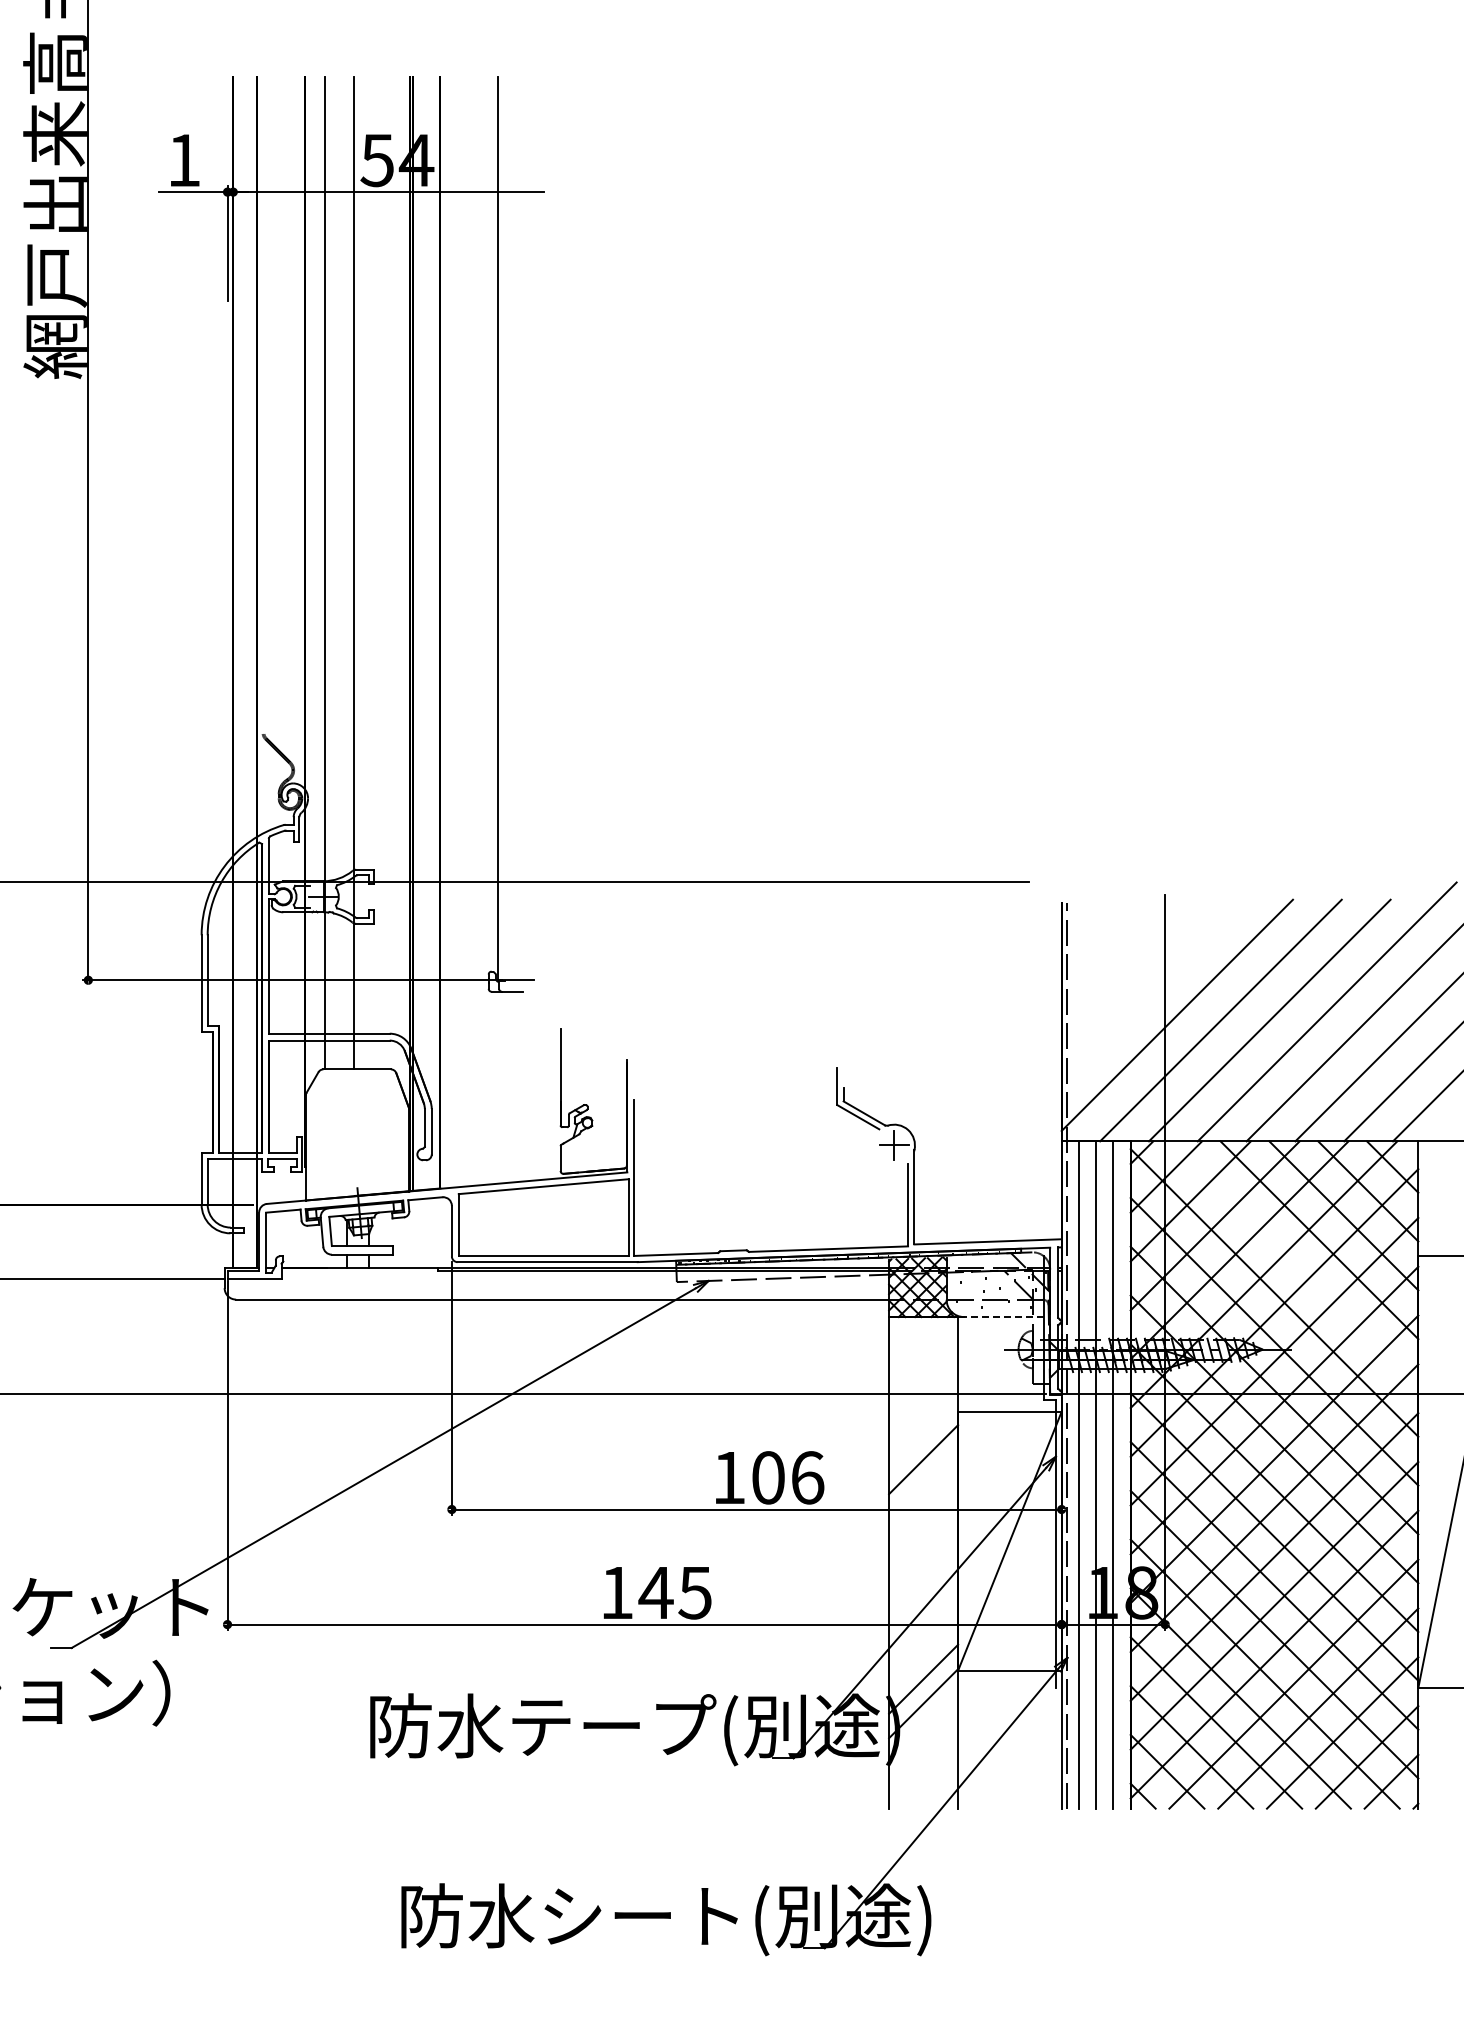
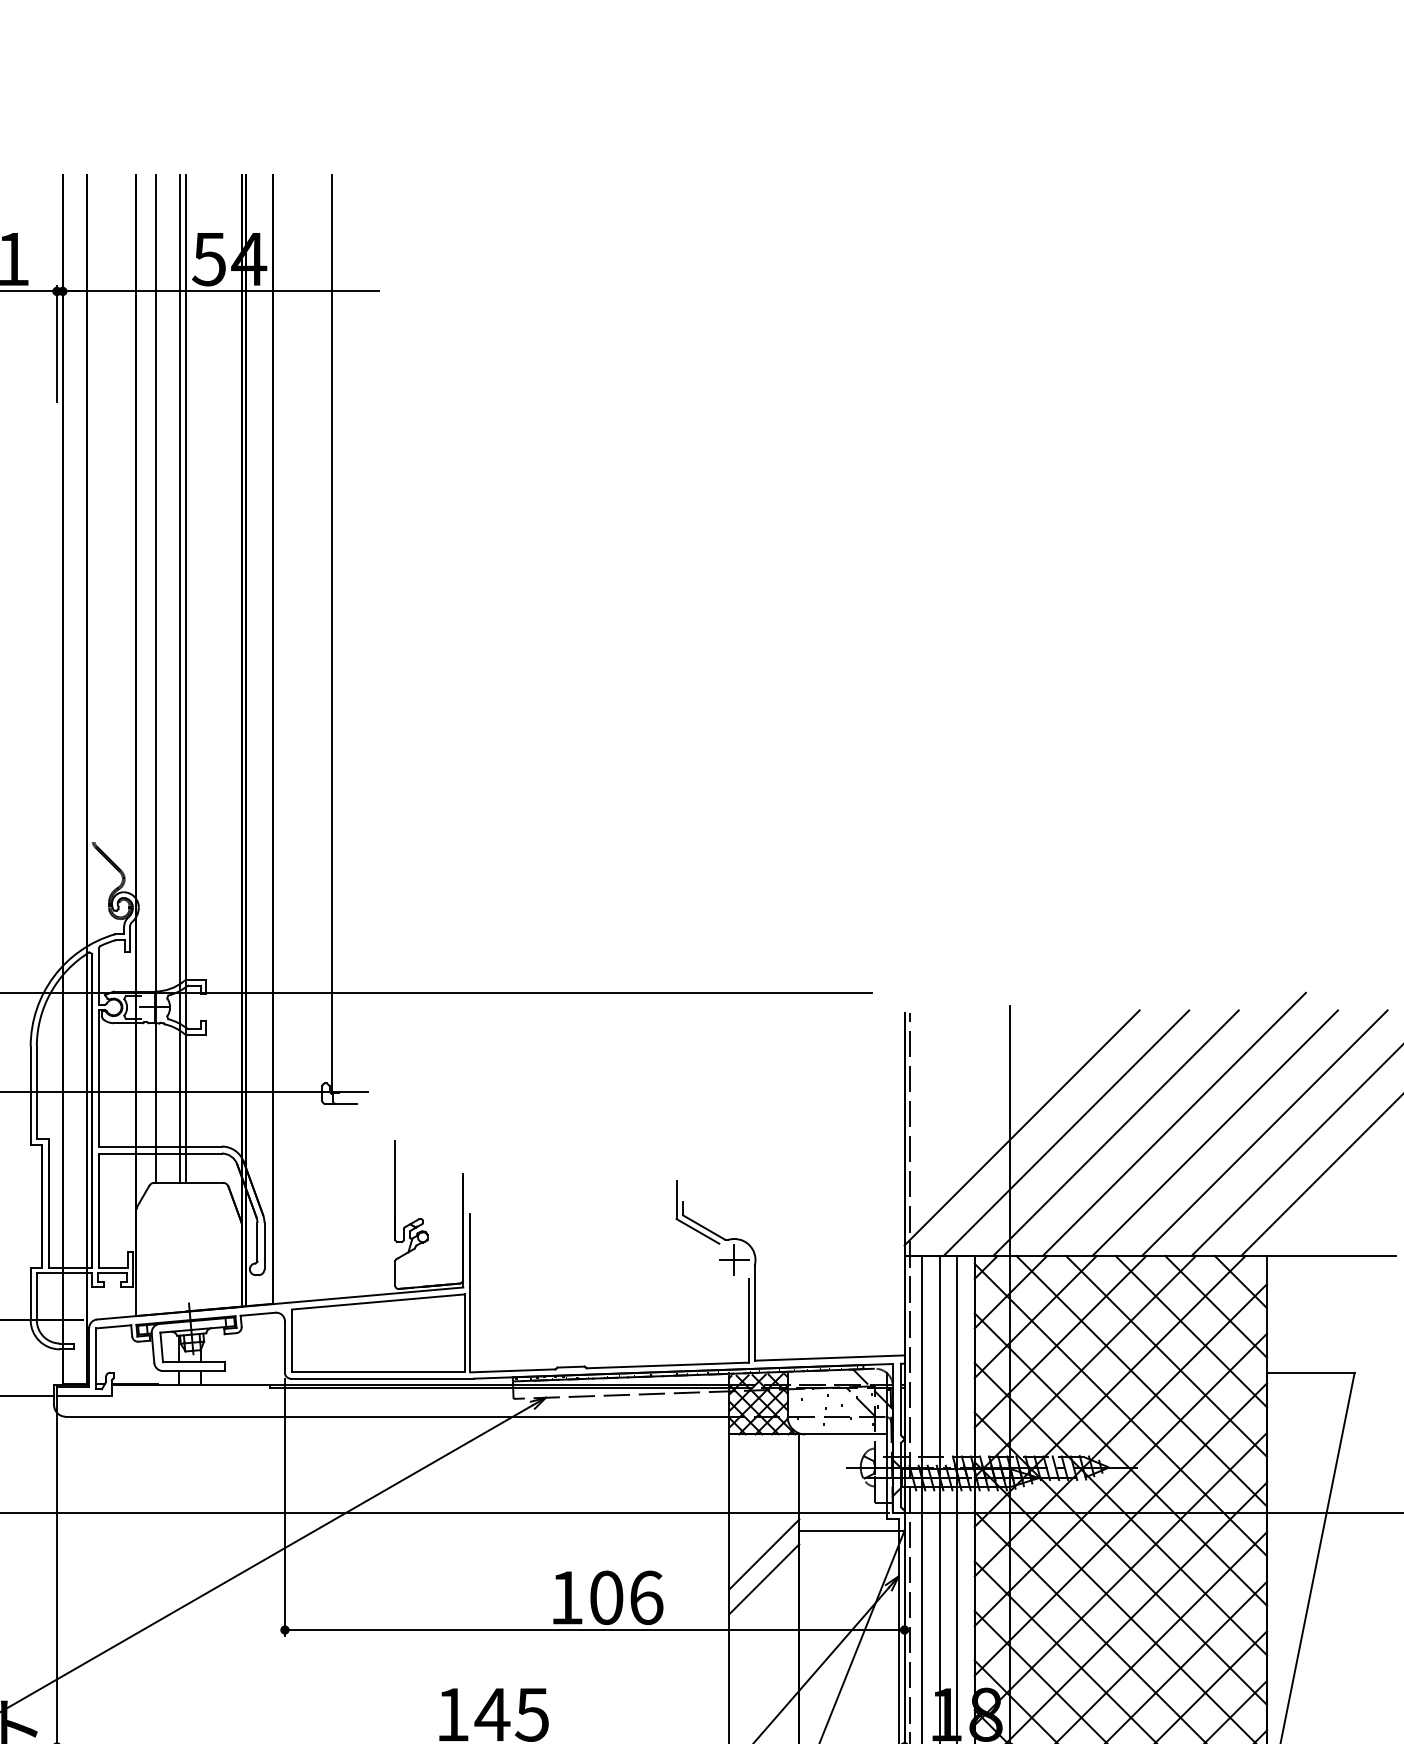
line: (348, 573) -> (179, 678), added
line: (1294, 1264) -> (1141, 1381), added
line: (1003, 1317) -> (845, 1434), dashed -> solid
line: (923, 1434) -> (764, 1553), added

